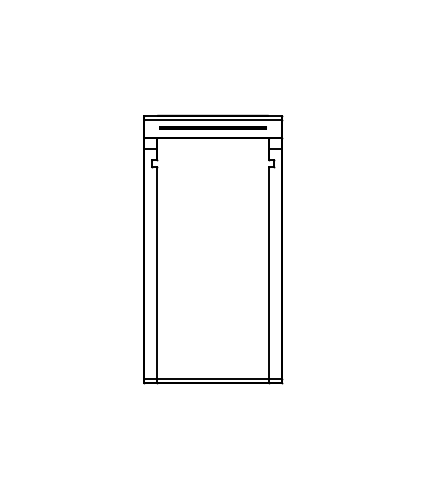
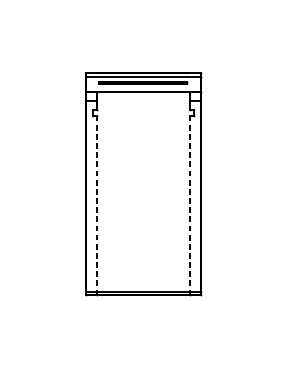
line: (268, 274) -> (189, 205), solid -> dashed
line: (157, 275) -> (96, 205), solid -> dashed

